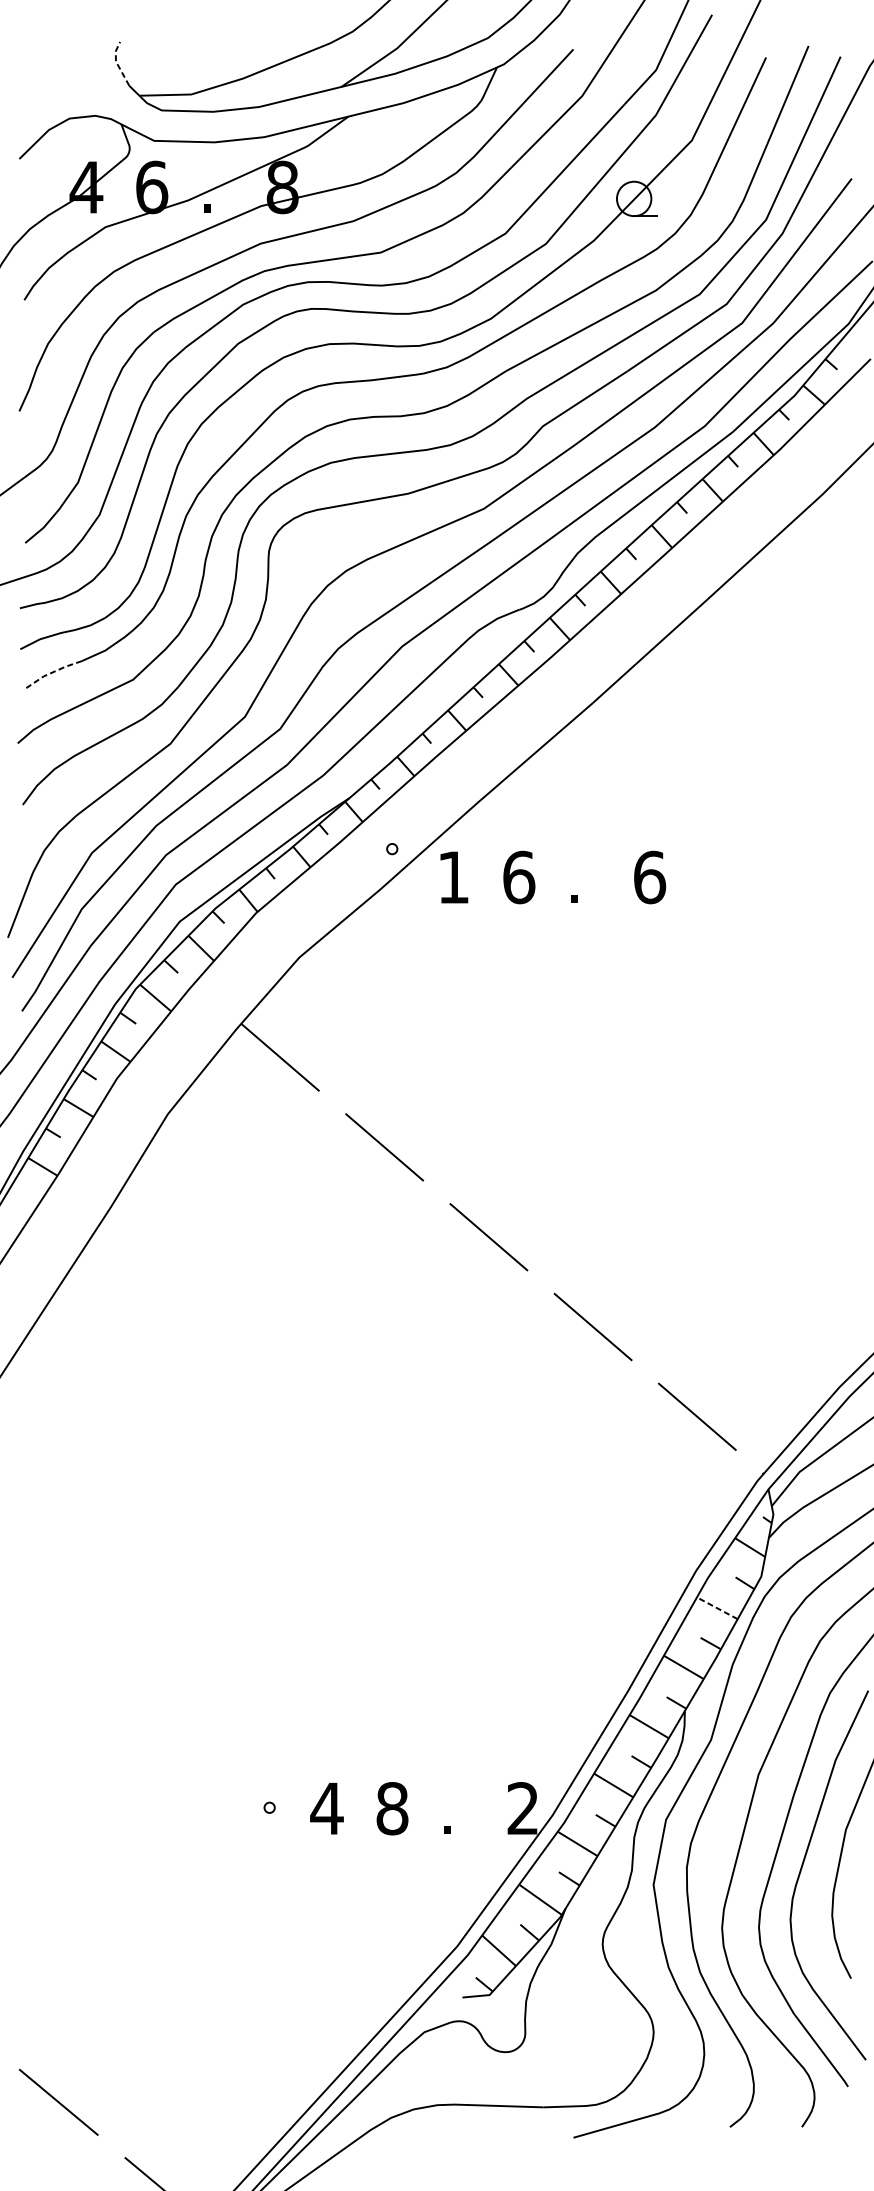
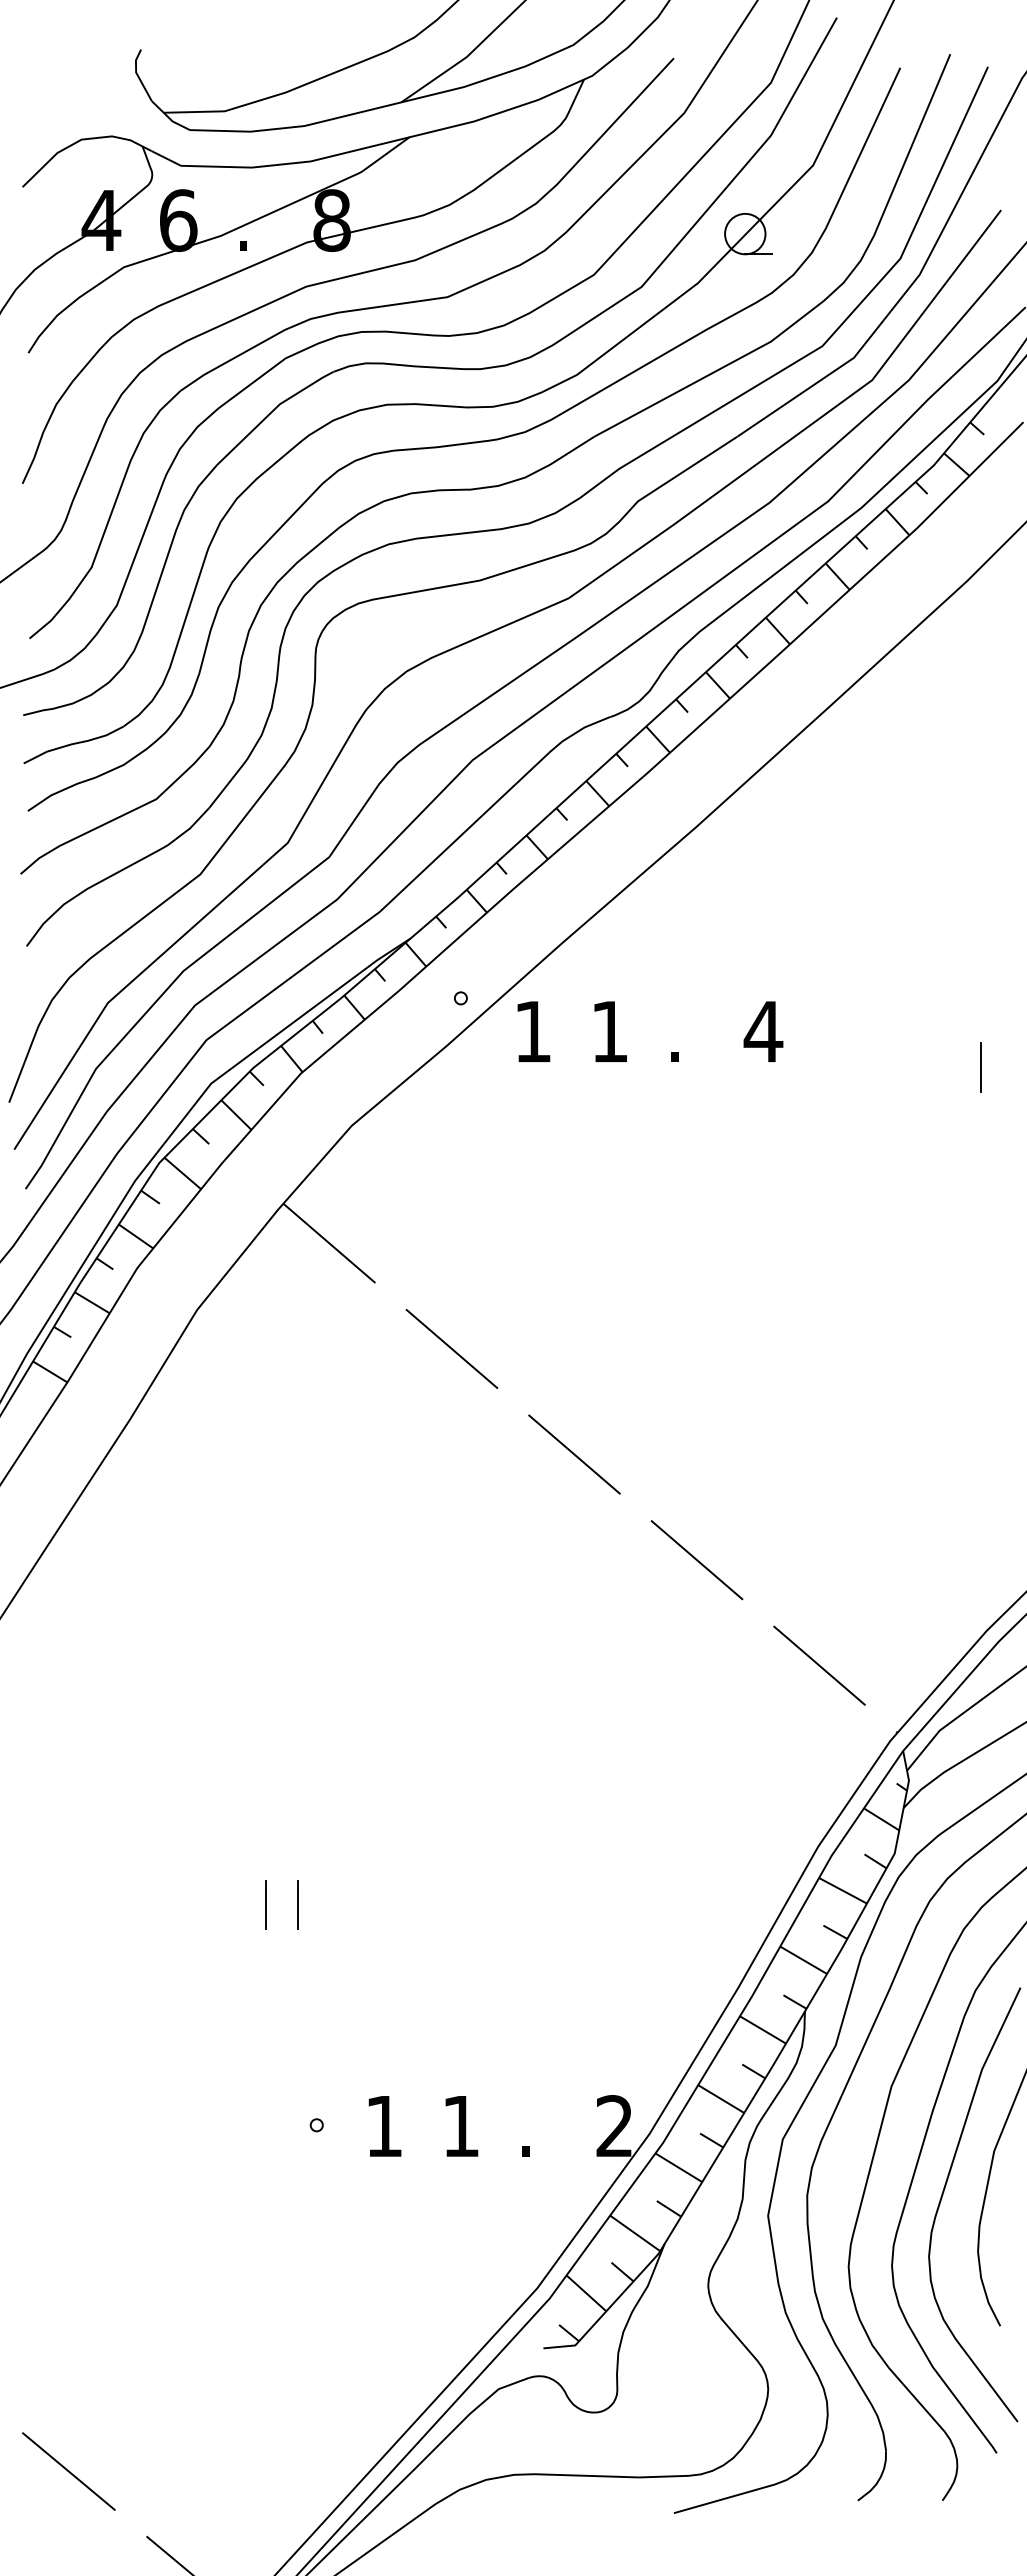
line: (117, 63) -> (137, 74), dashed -> solid
line: (51, 673) -> (60, 791), dashed -> solid
text: (519, 877) -> (610, 1031), 6 -> 1
text: (649, 877) -> (763, 1031), 6 -> 4
line: (834, 907) -> (980, 1067), added
line: (716, 1608) -> (842, 1890), dashed -> solid
line: (226, 1619) -> (265, 1904), added
line: (254, 1619) -> (298, 1904), added
text: (326, 1808) -> (383, 2126), 4 -> 1
text: (391, 1808) -> (460, 2126), 8 -> 1

